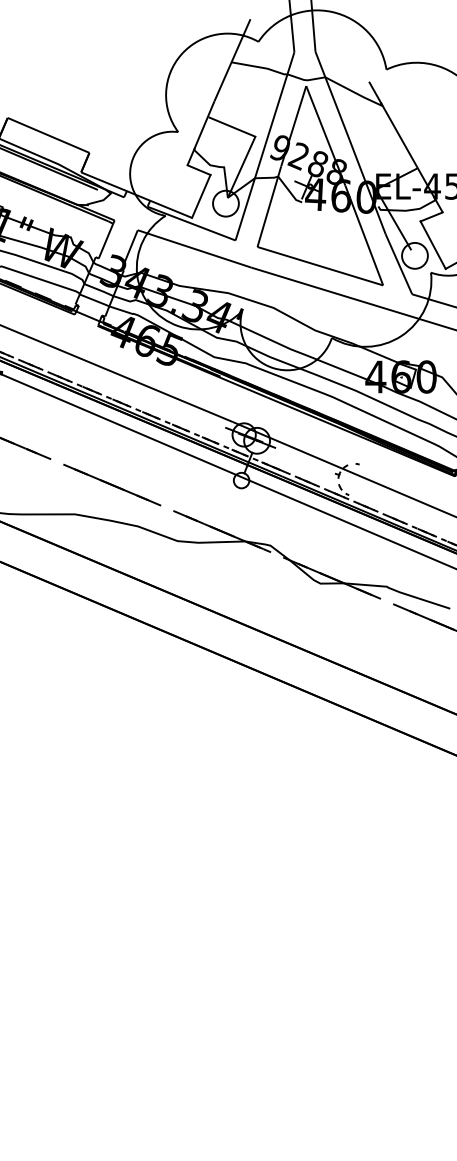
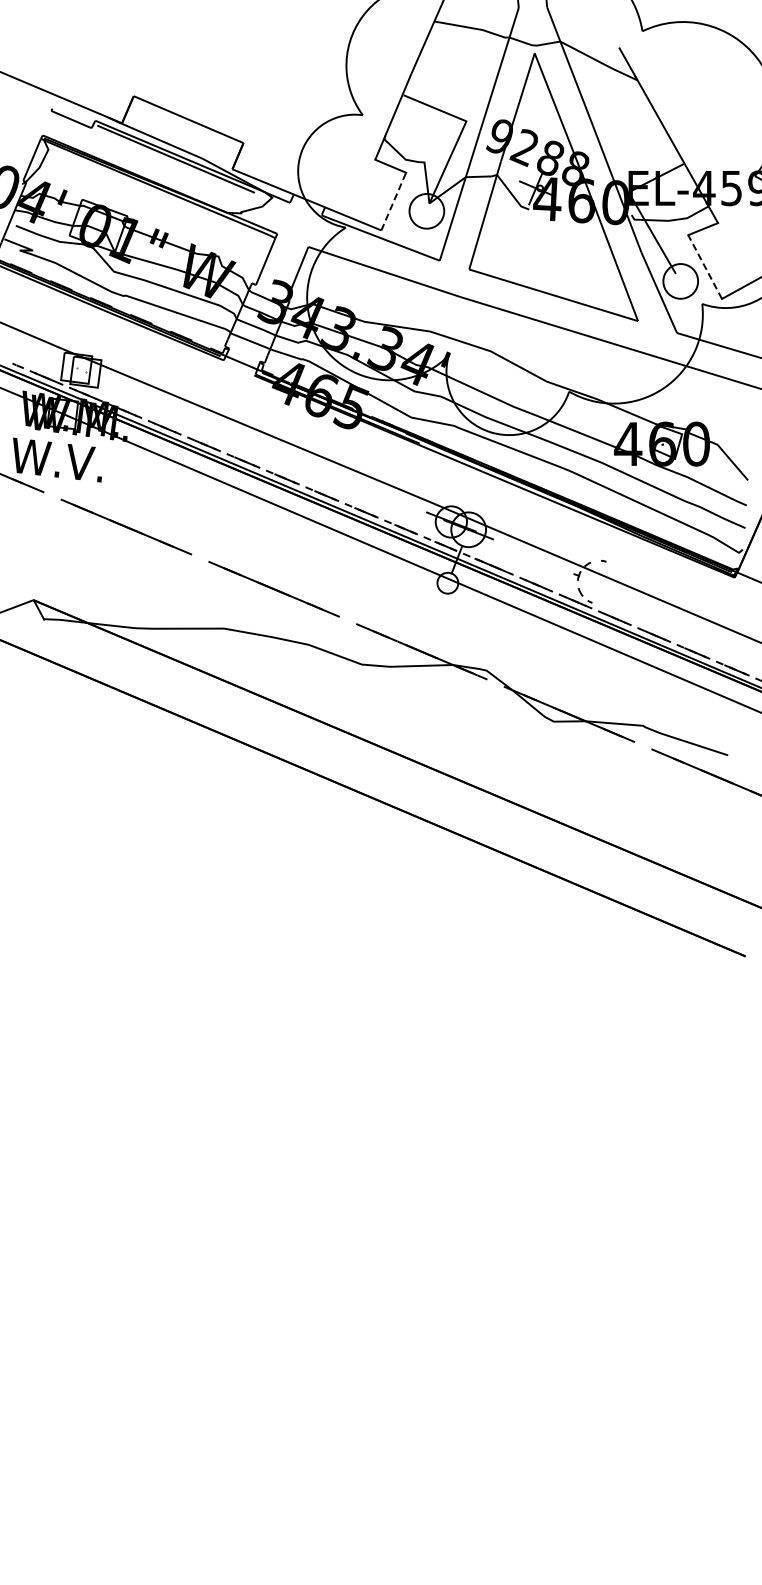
line: (201, 196) -> (393, 201), solid -> dashed
line: (432, 244) -> (704, 266), solid -> dashed

